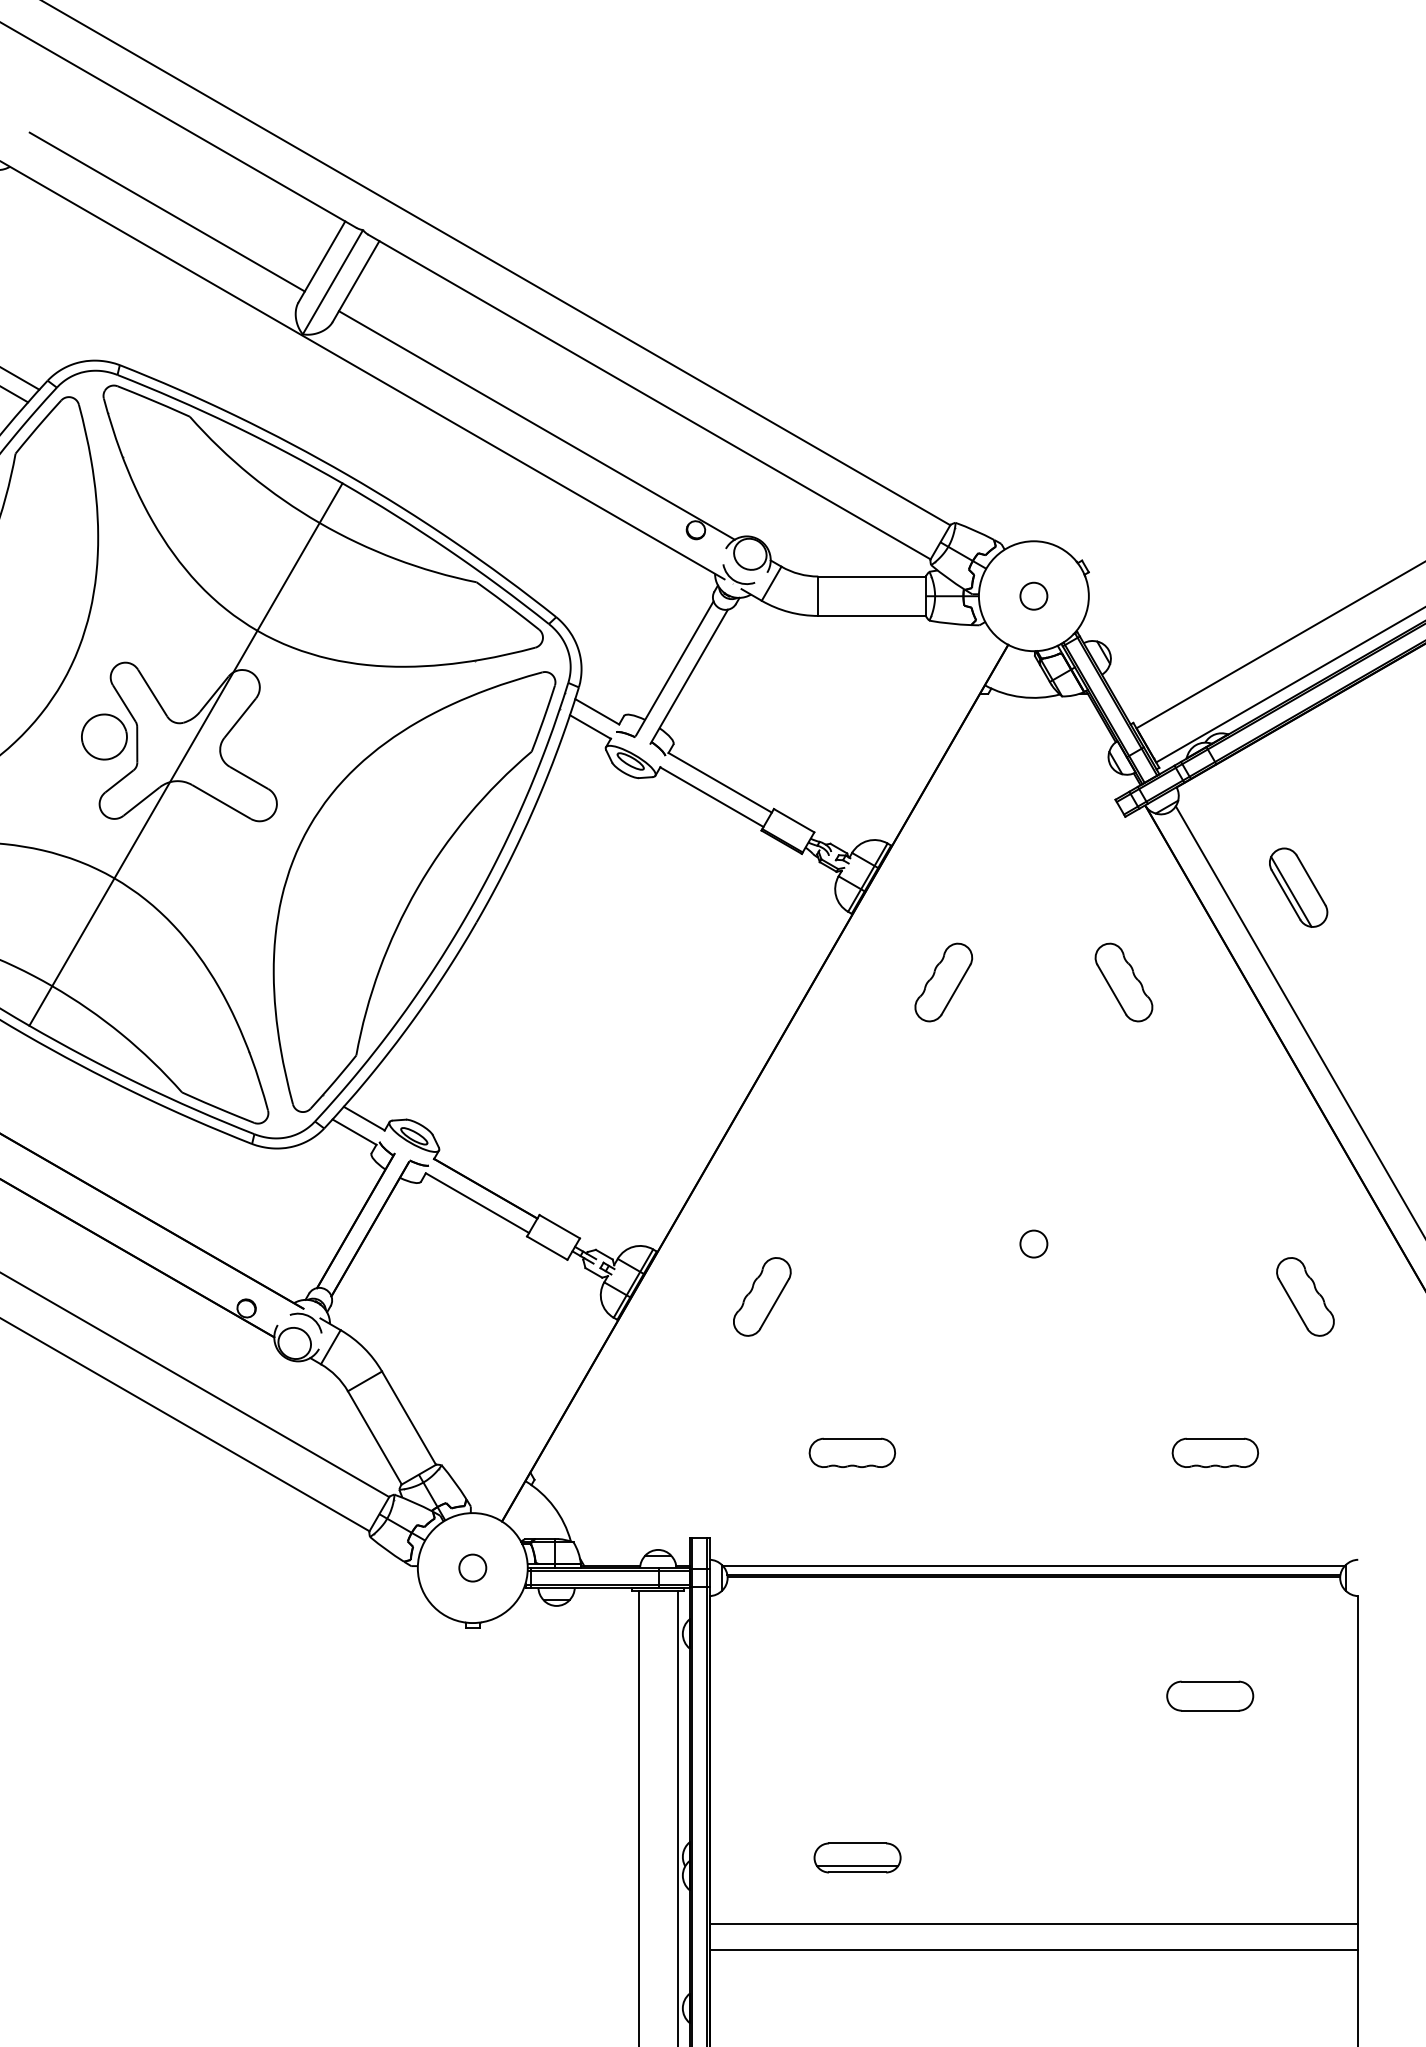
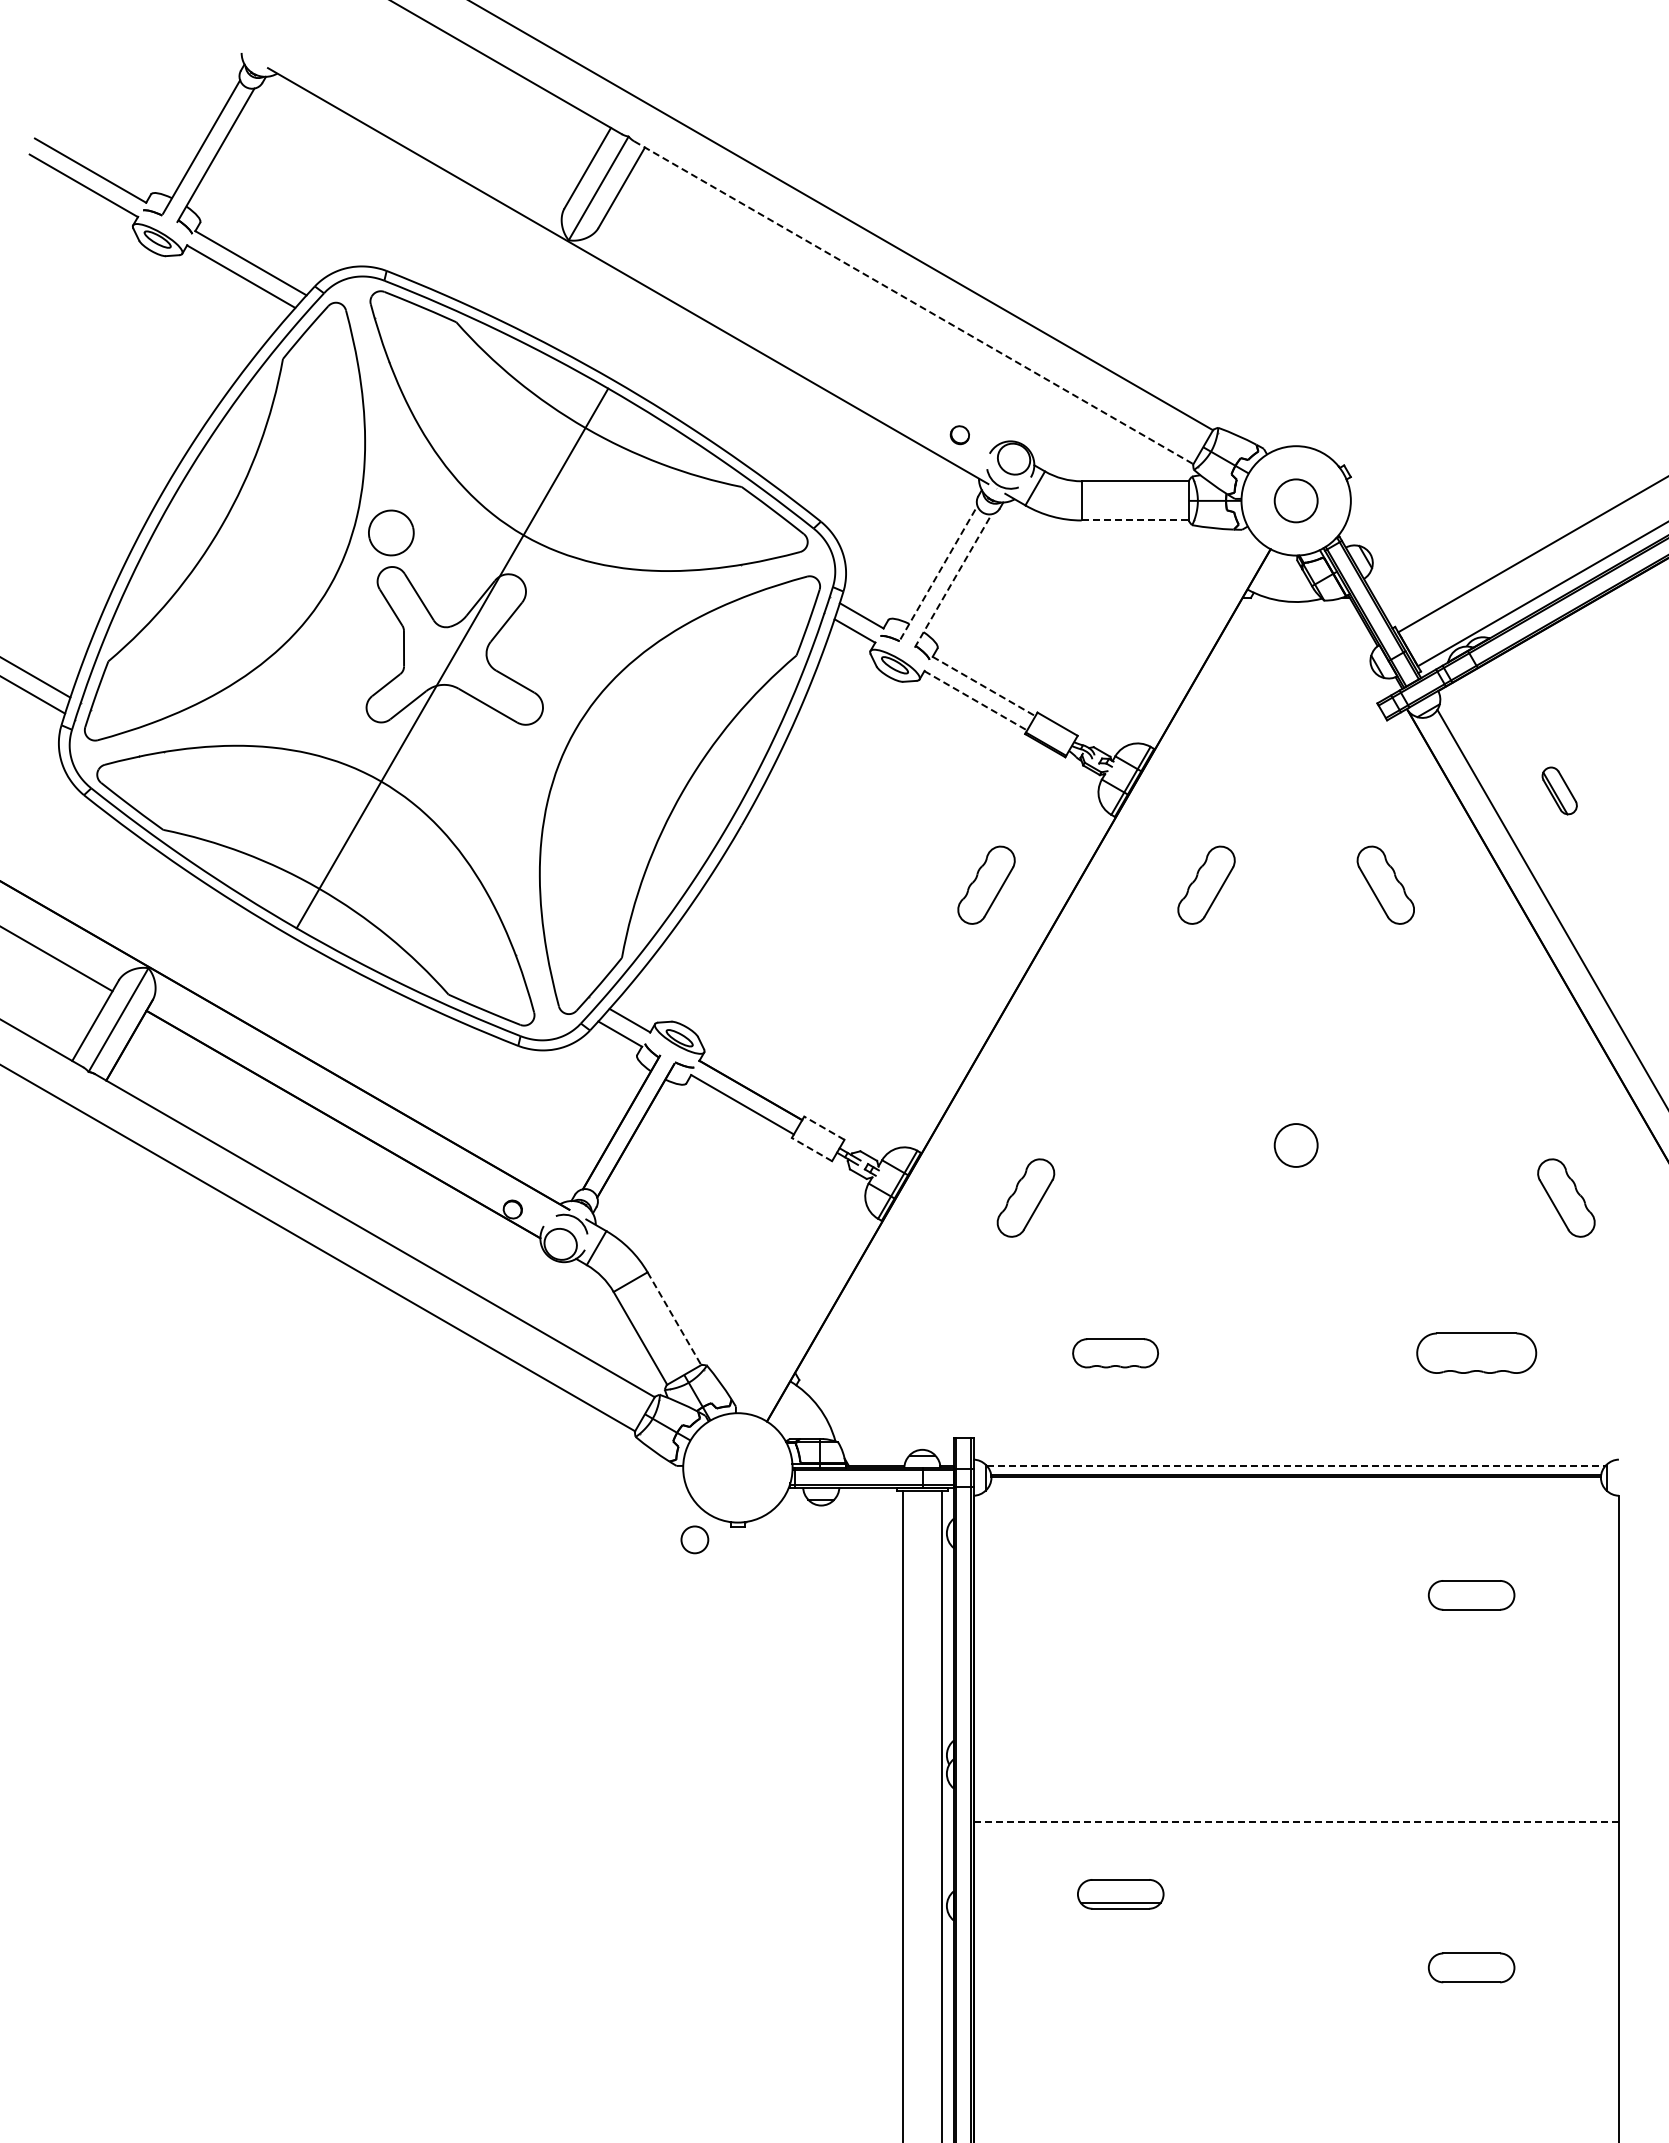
line: (166, 211) -> (433, 118), removed
line: (649, 396) -> (913, 302), solid -> dashed
line: (536, 425) -> (801, 330), removed
circle: (1033, 595) -> (1295, 500), size x1.6
line: (872, 615) -> (1135, 520), solid -> dashed
line: (675, 668) -> (939, 572), solid -> dashed
line: (689, 676) -> (953, 580), solid -> dashed
part: (104, 736) -> (391, 532), moved
line: (720, 782) -> (984, 686), solid -> dashed
line: (712, 797) -> (976, 701), solid -> dashed
part: (1298, 887) -> (1559, 790), size x0.6
part: (722, 981) -> (986, 884), added
line: (558, 1225) -> (823, 1127), solid -> dashed
circle: (1033, 1244) -> (1295, 1145), size x1.6
line: (546, 1248) -> (811, 1149), solid -> dashed
line: (409, 1417) -> (674, 1318), solid -> dashed
part: (1215, 1453) -> (1476, 1353), size x1.4
line: (1034, 1565) -> (1296, 1465), solid -> dashed
circle: (472, 1567) -> (694, 1539), moved
part: (857, 1858) -> (1120, 1894), moved
line: (1034, 1923) -> (1296, 1821), solid -> dashed
line: (1033, 1949) -> (1295, 1847), removed

